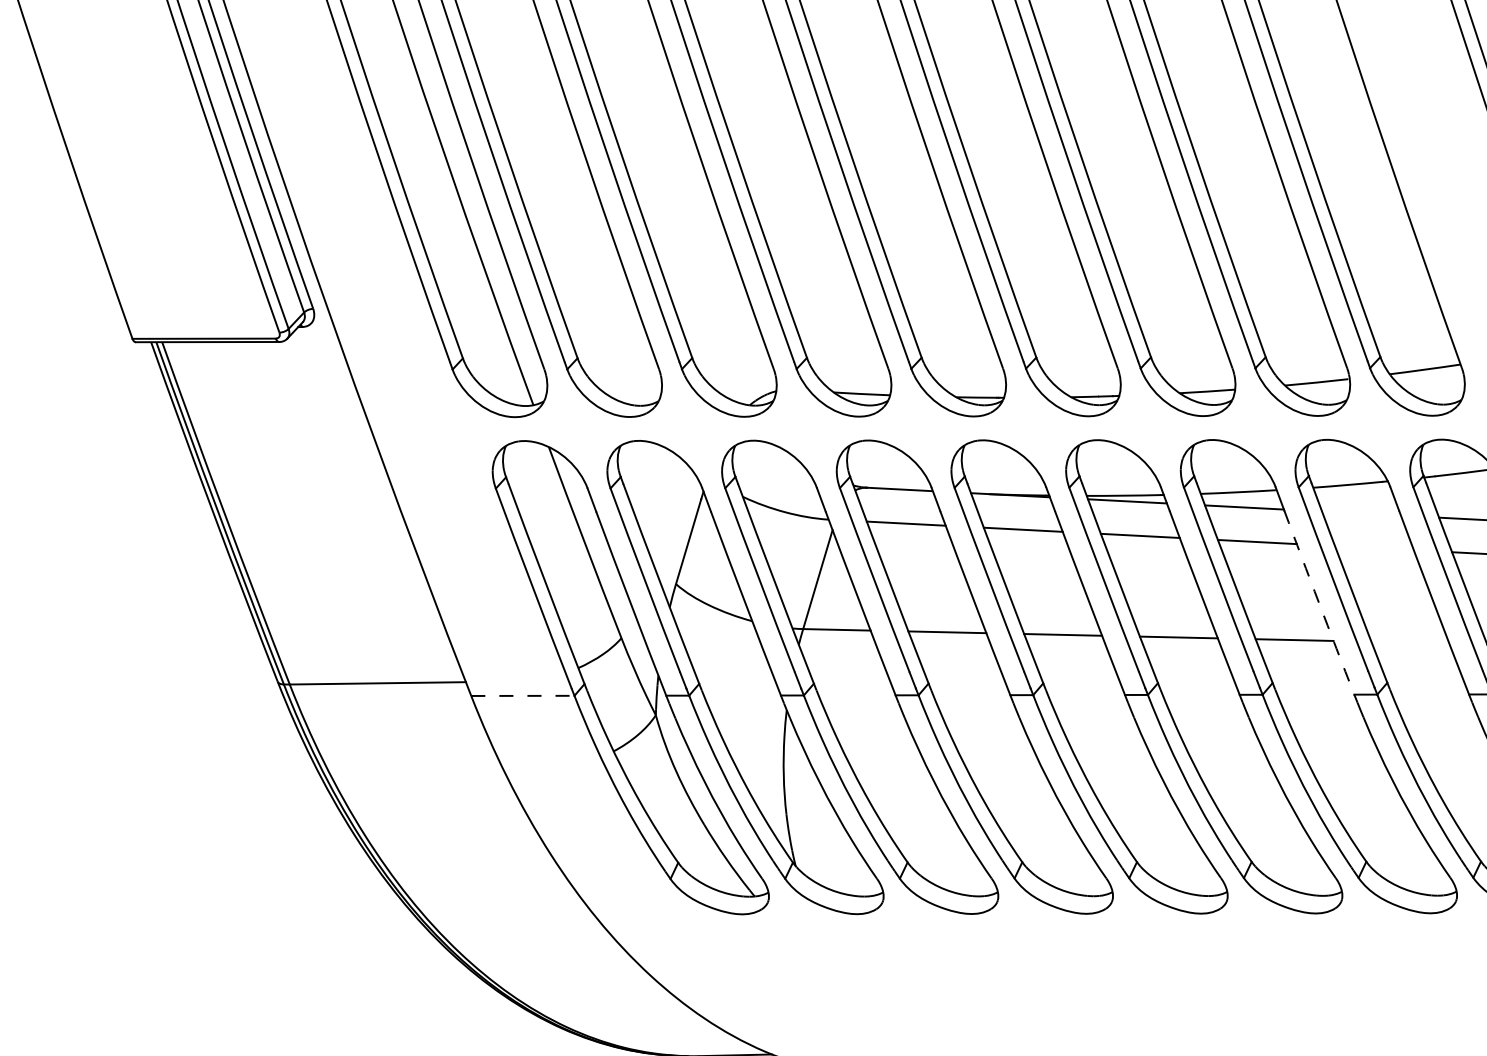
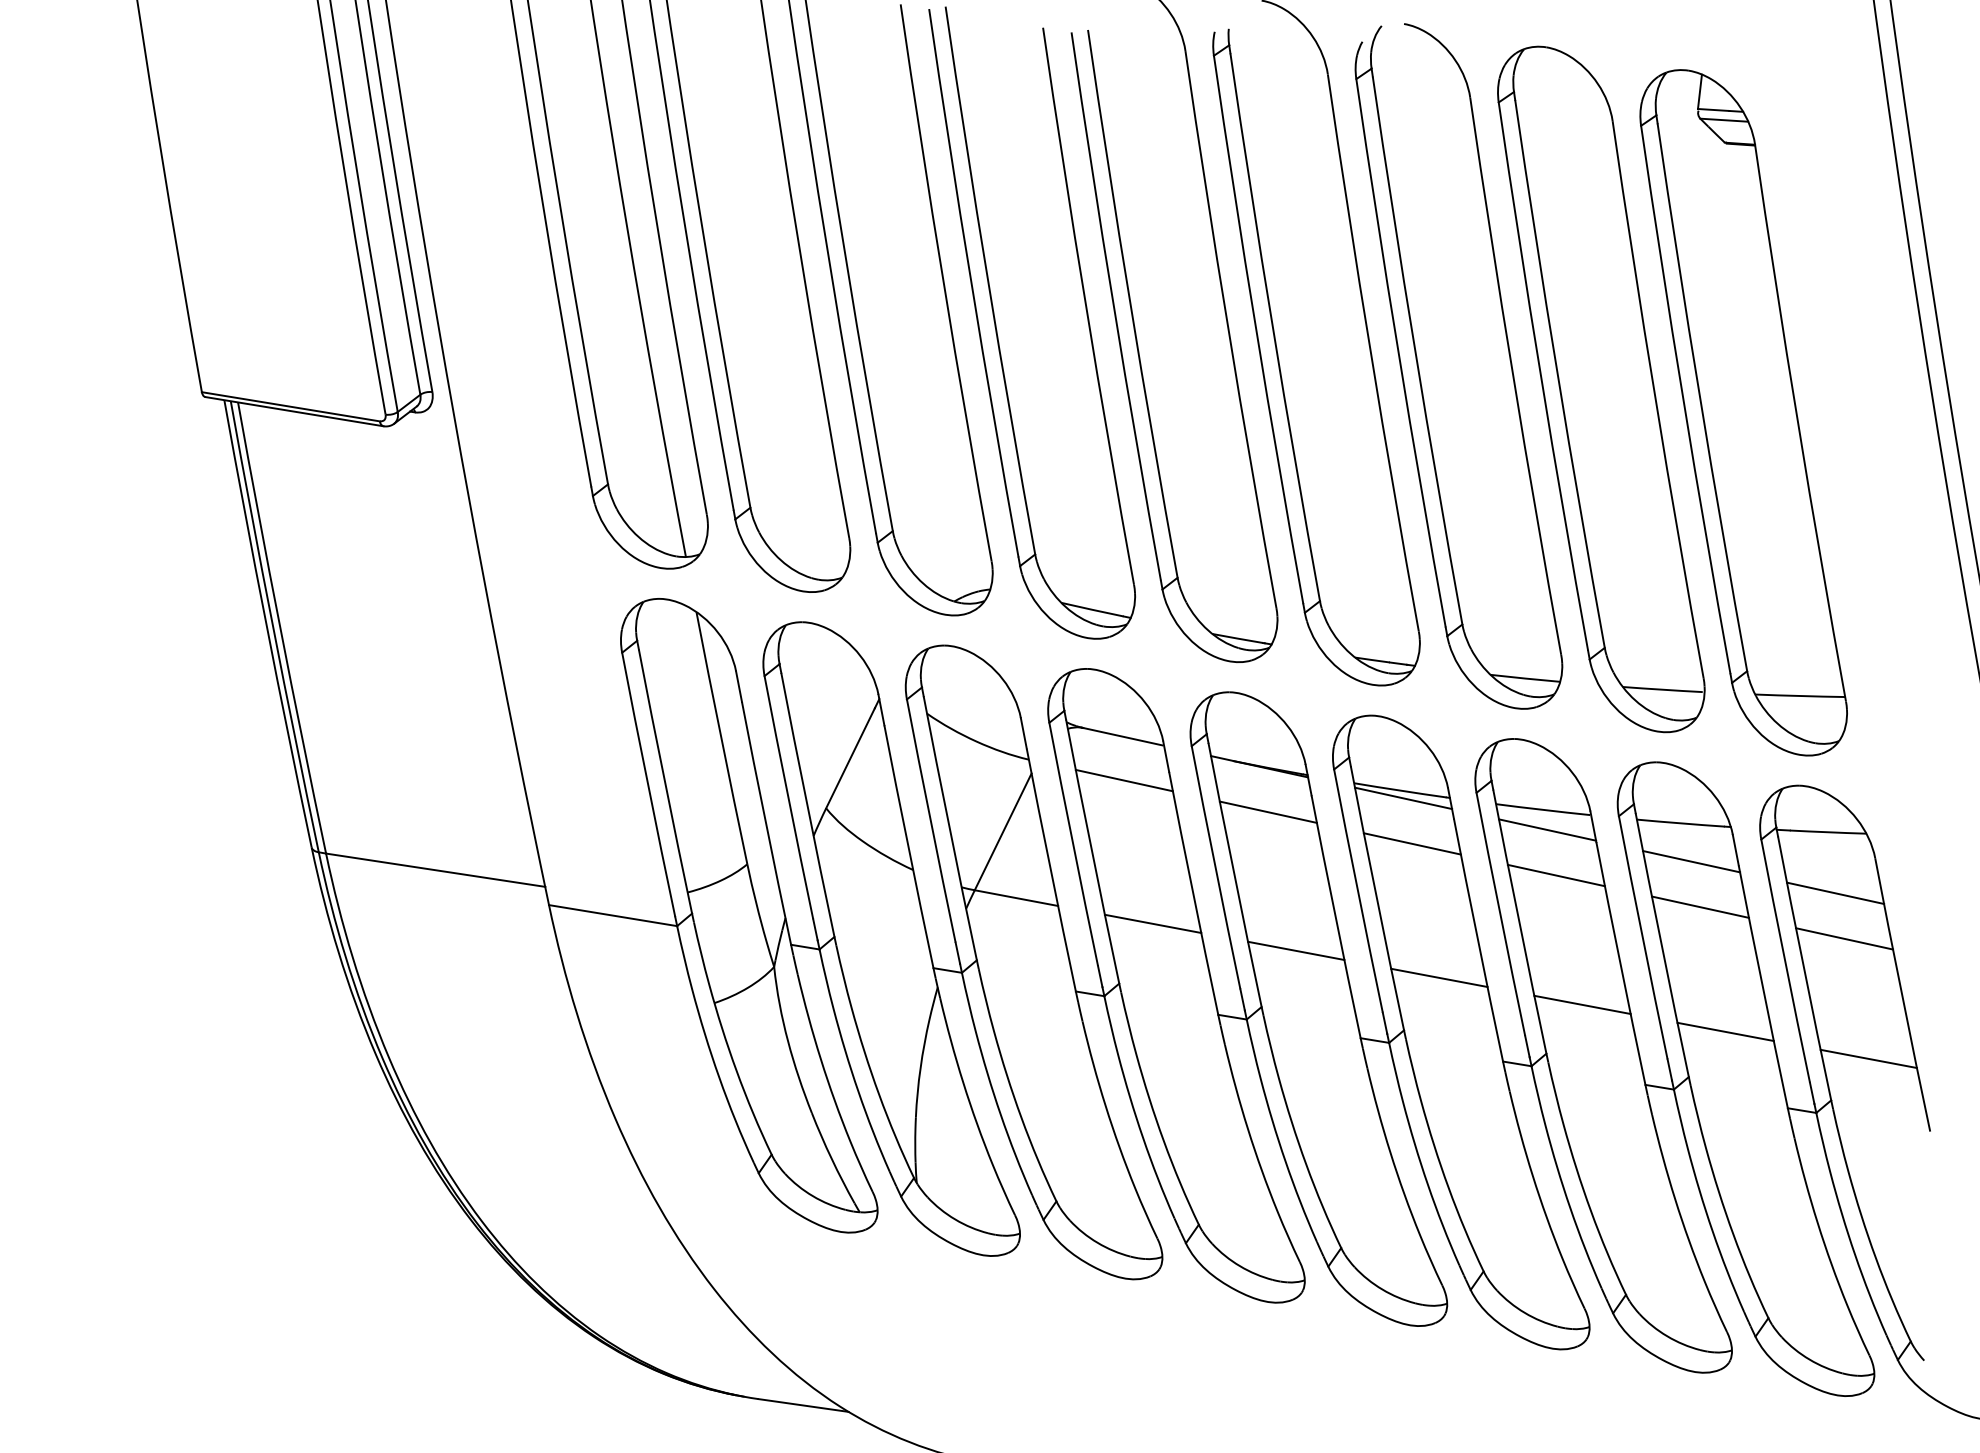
line: (1361, 513) -> (1691, 861), added
line: (1374, 547) -> (1700, 906), added
arc: (1319, 602) -> (1620, 963), dashed -> solid
line: (1410, 642) -> (1725, 1031), added
line: (523, 695) -> (613, 915), dashed -> solid

